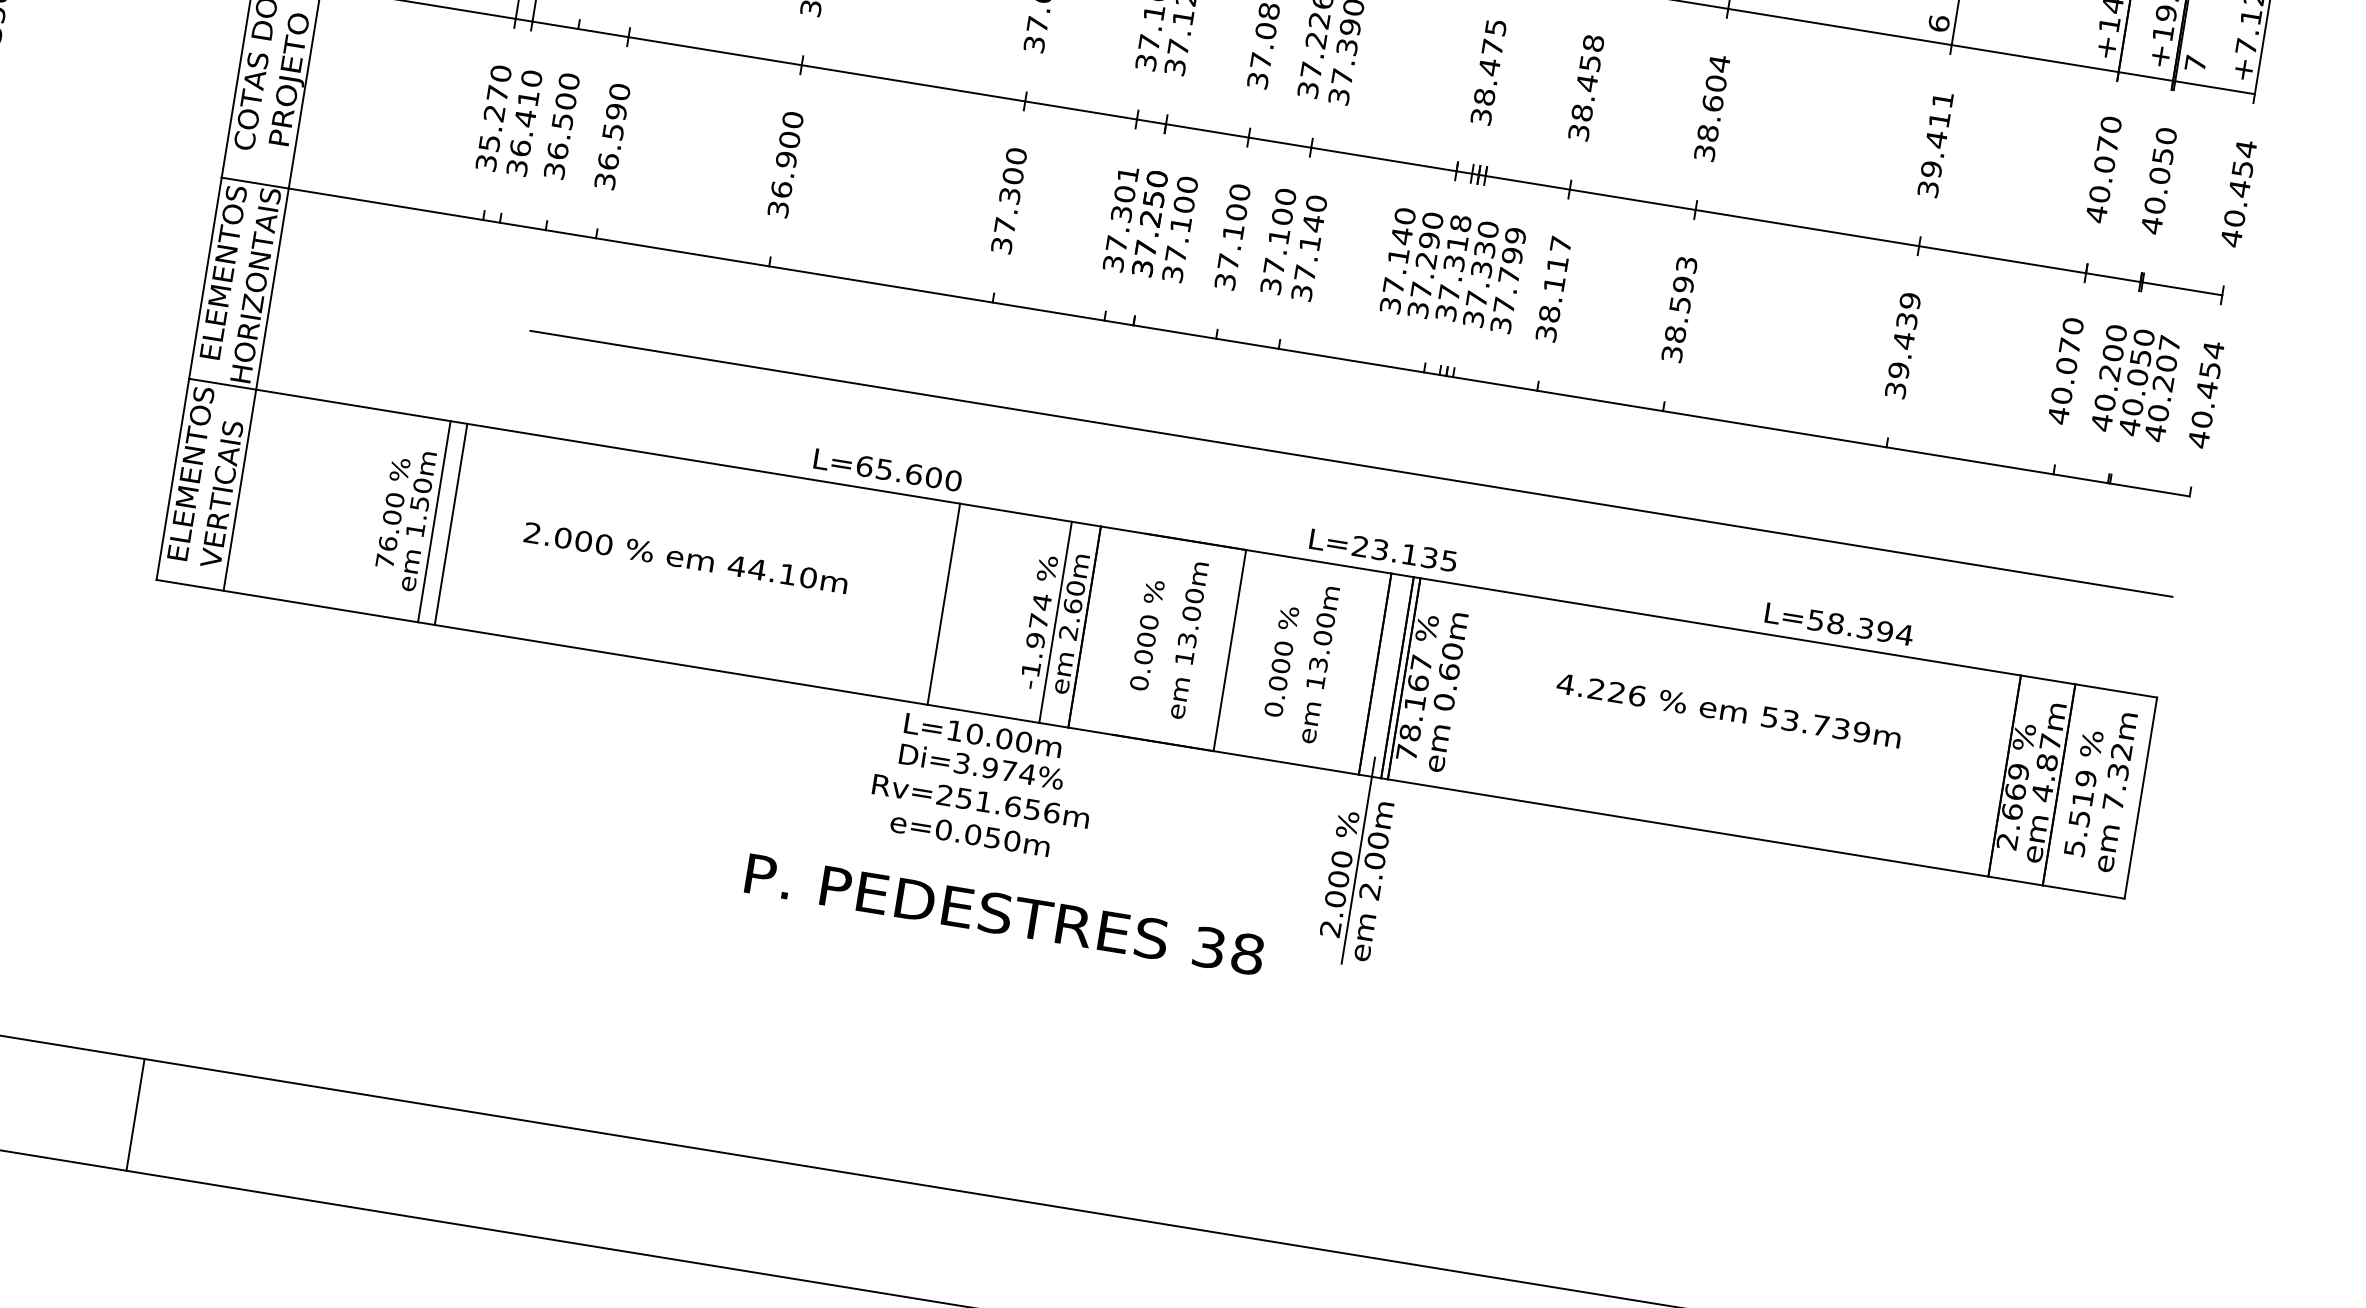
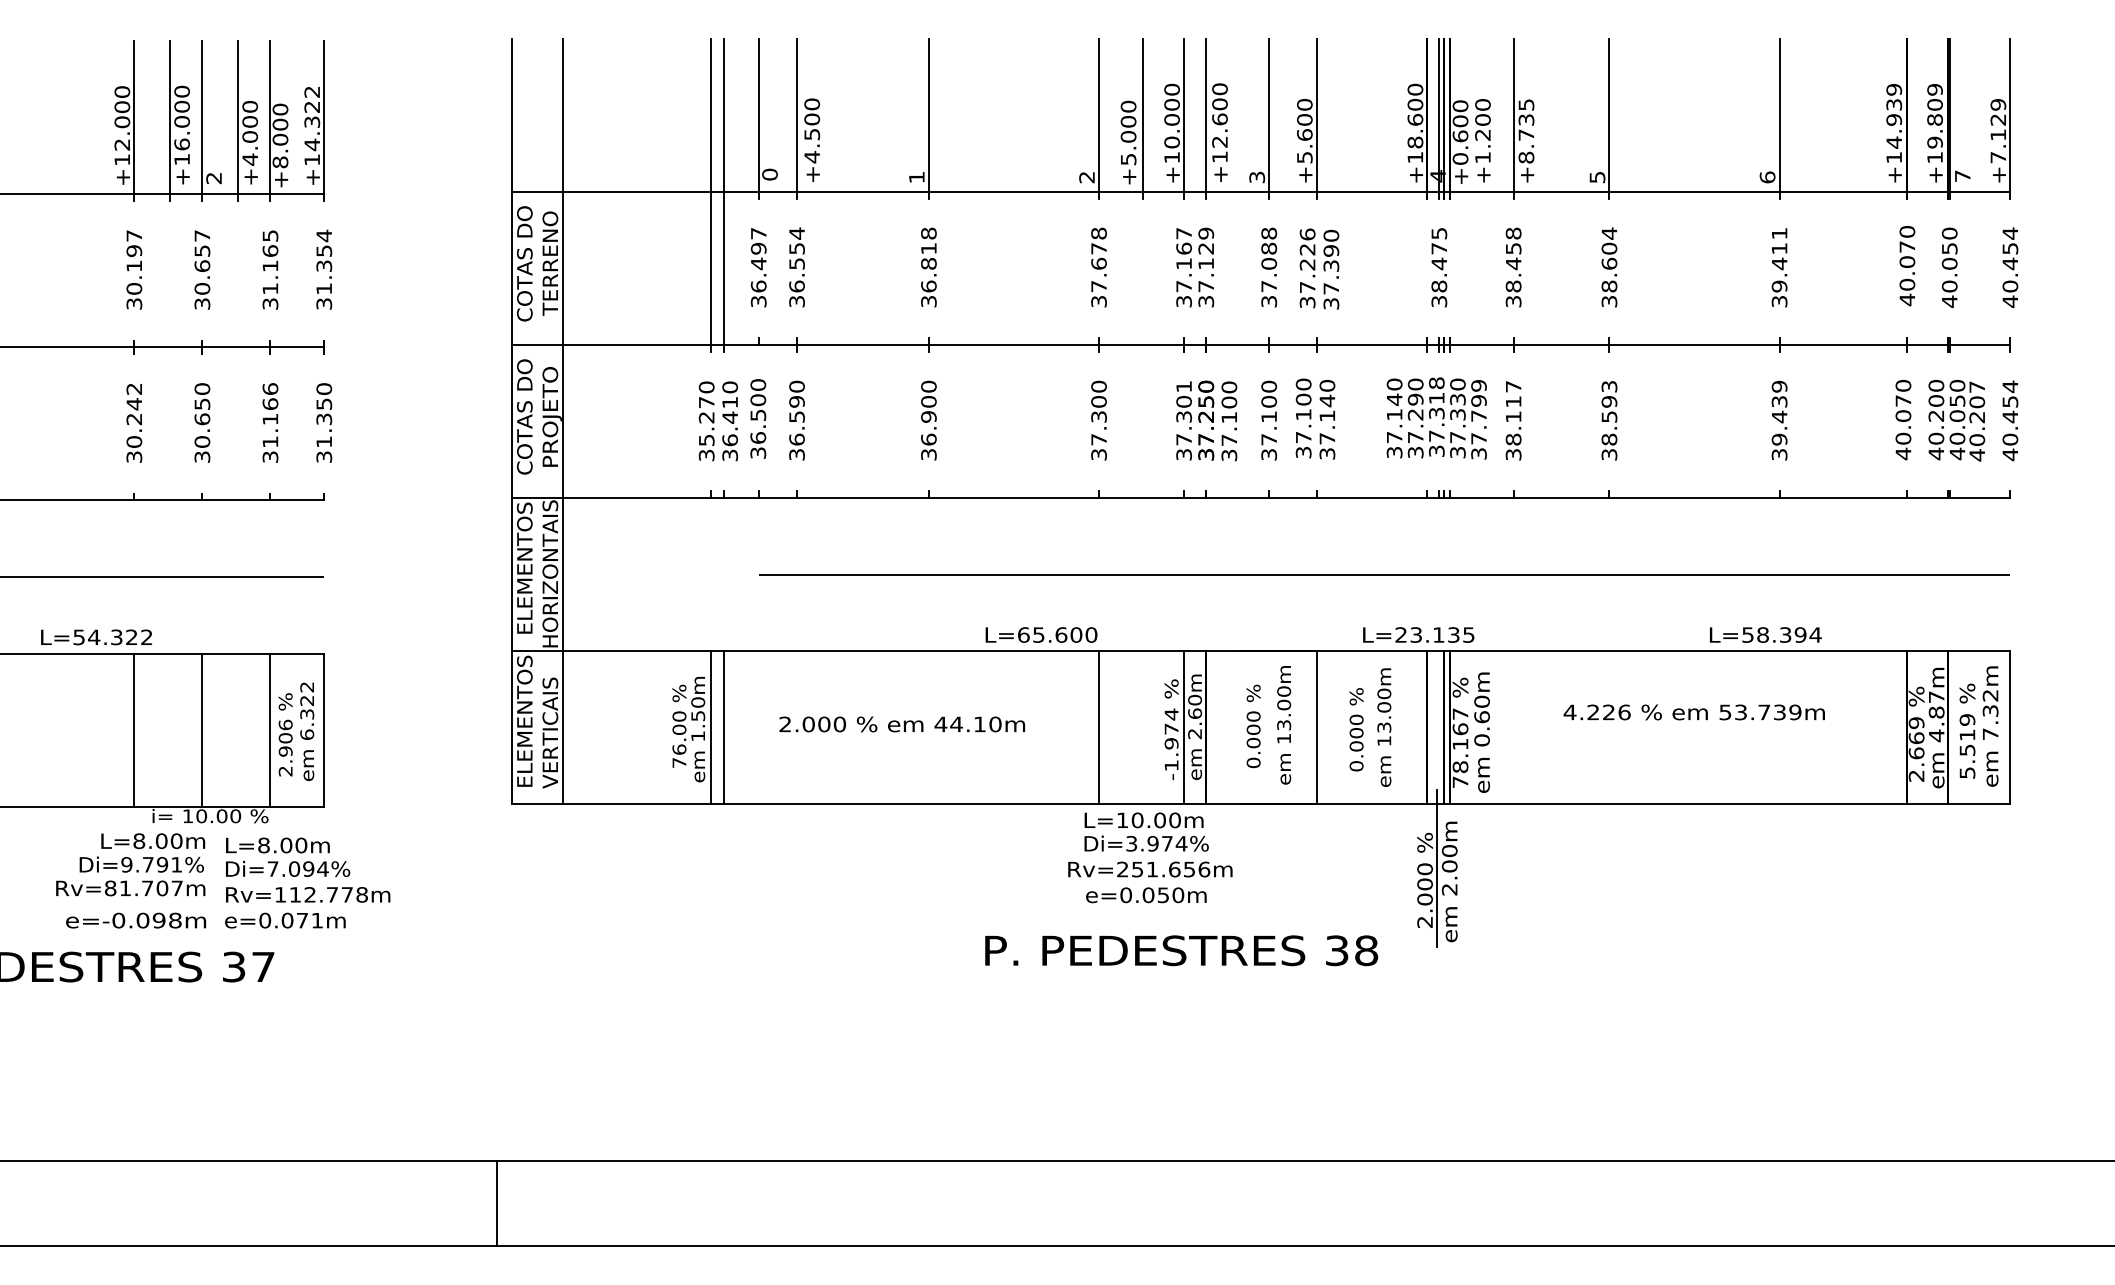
line: (135, 1114) -> (496, 1203), moved

